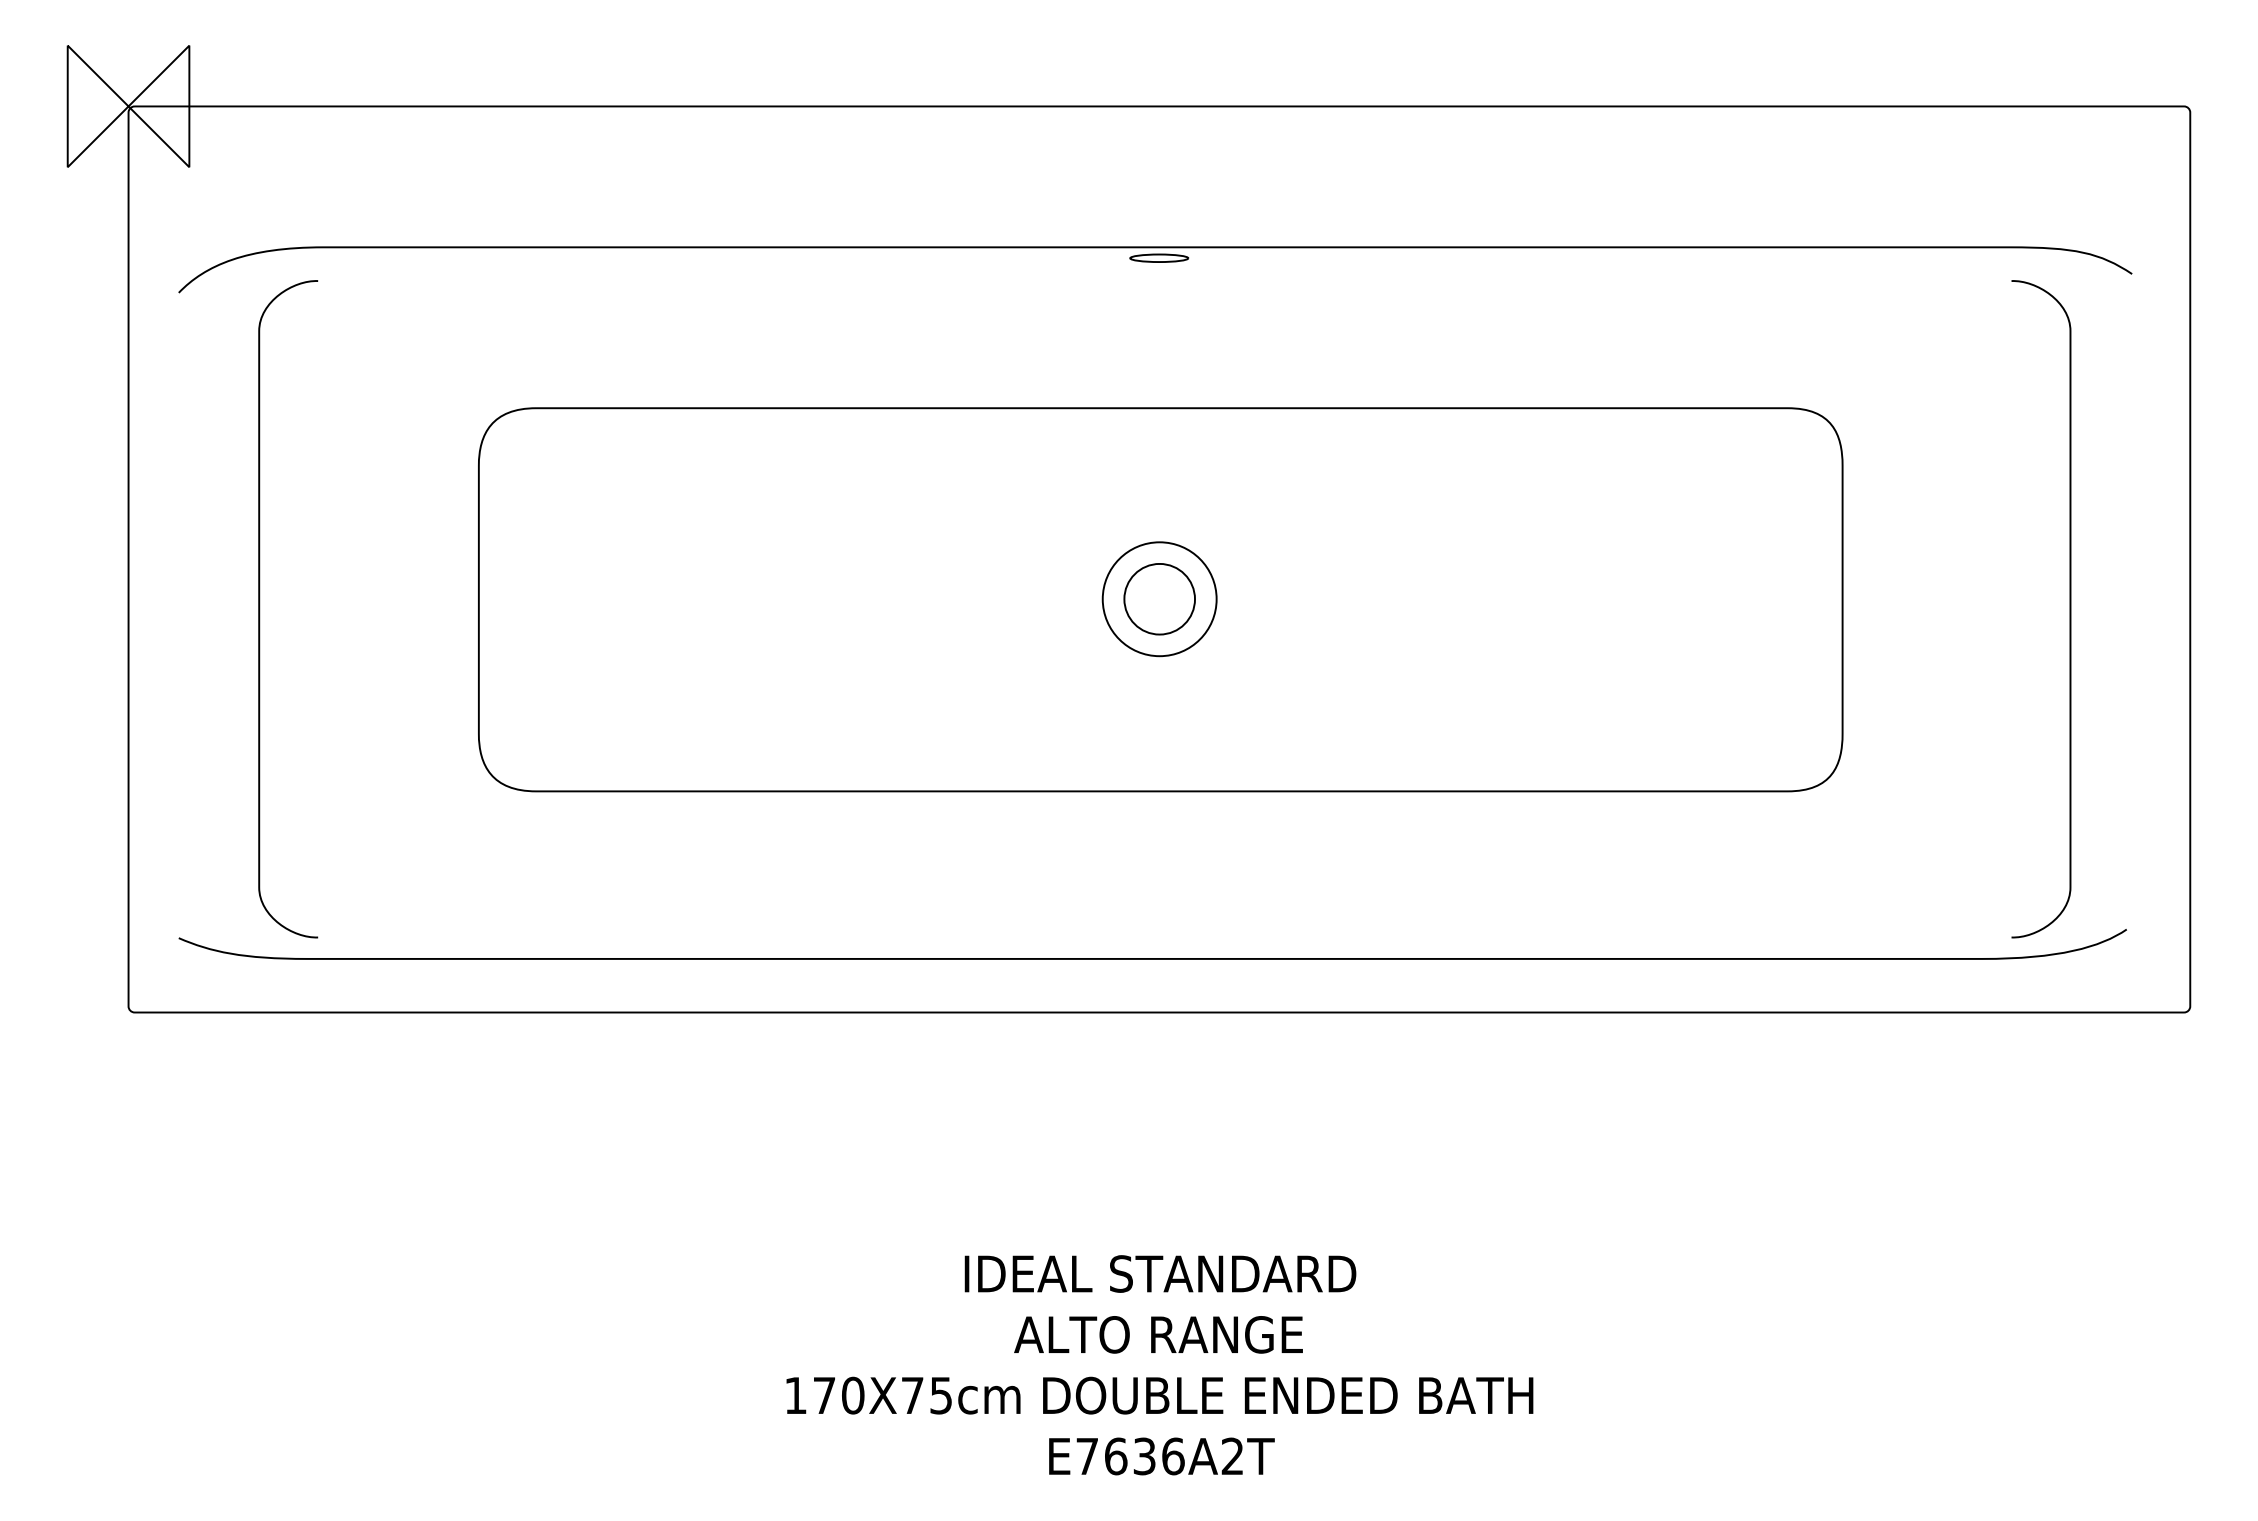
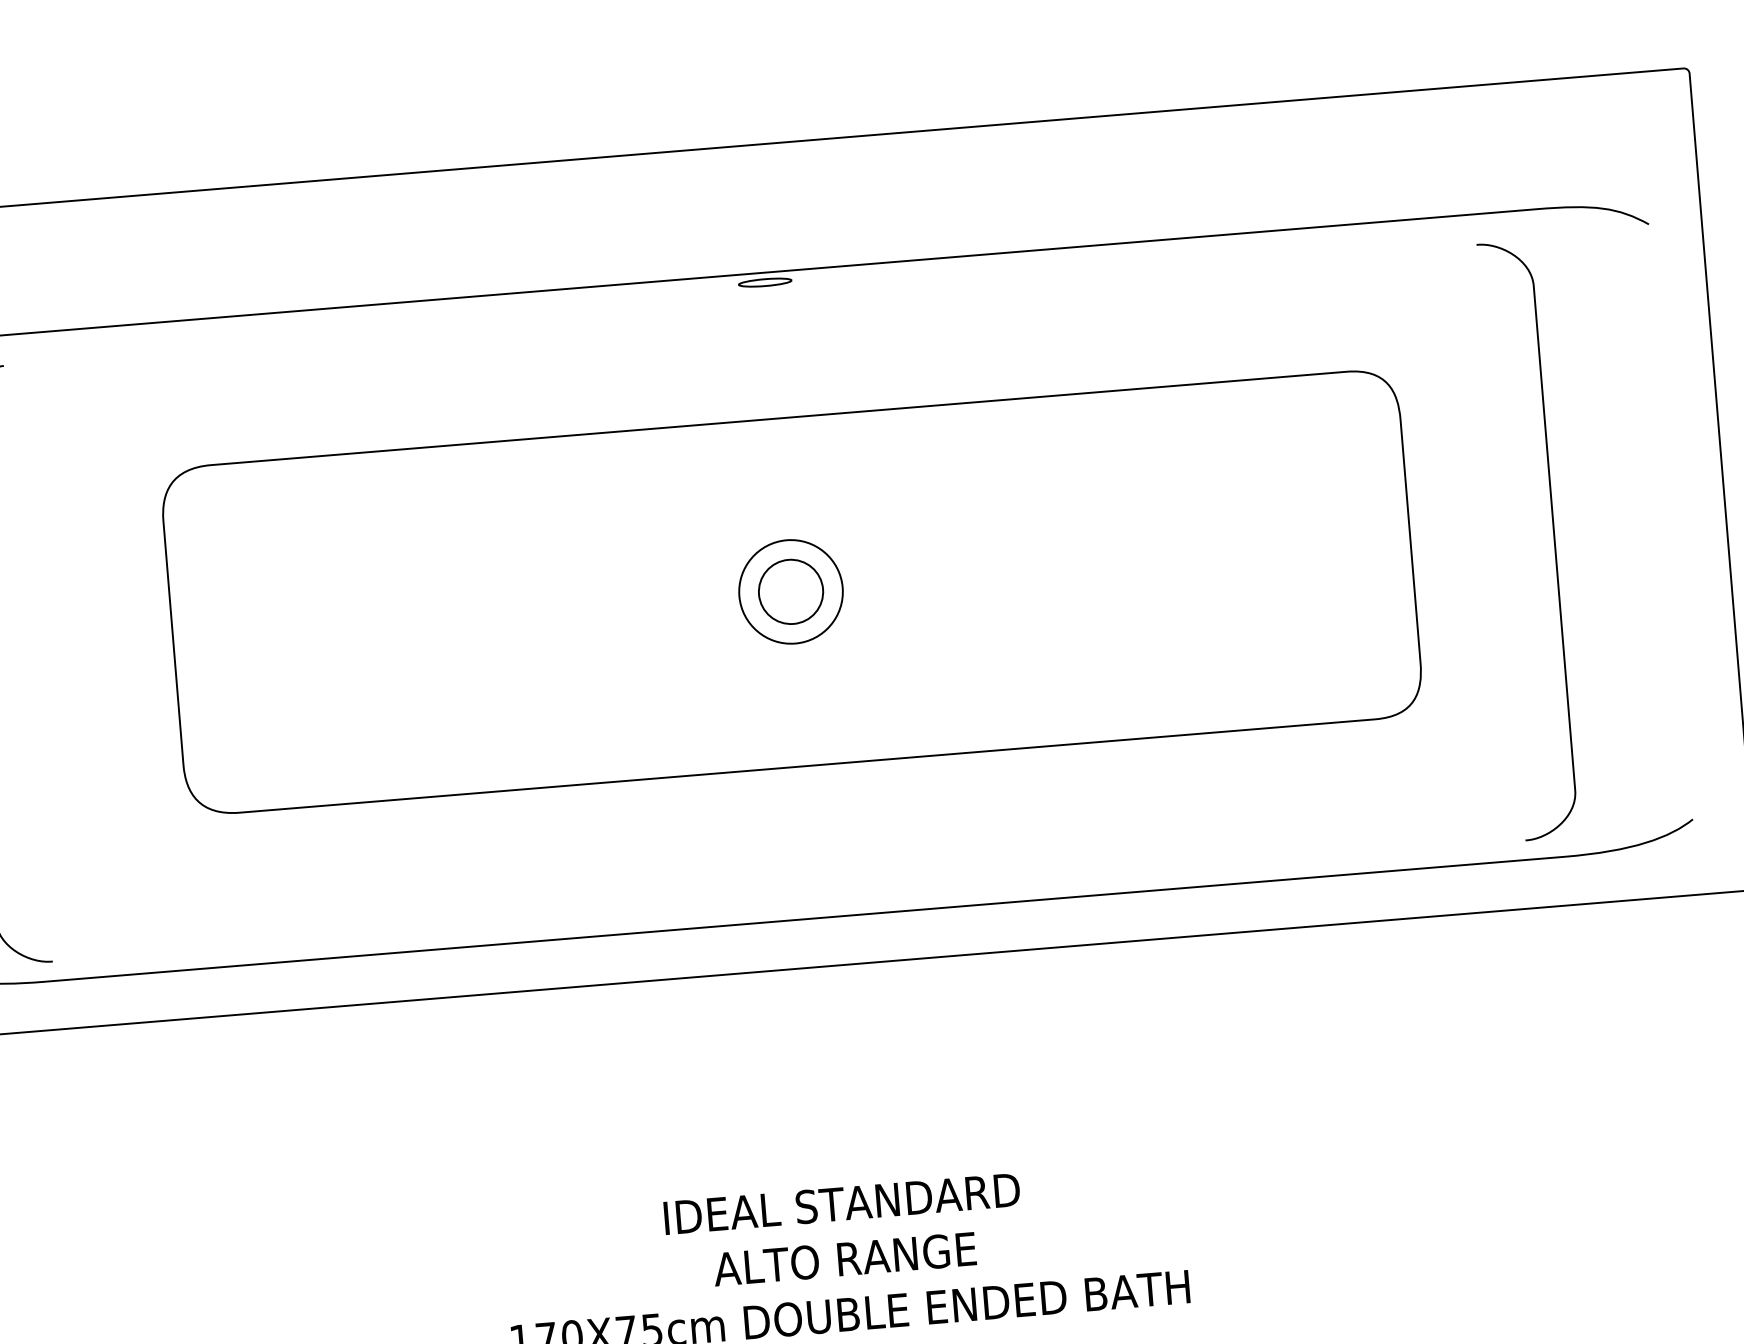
curve: (2069, 609) -> (1553, 538), moved

